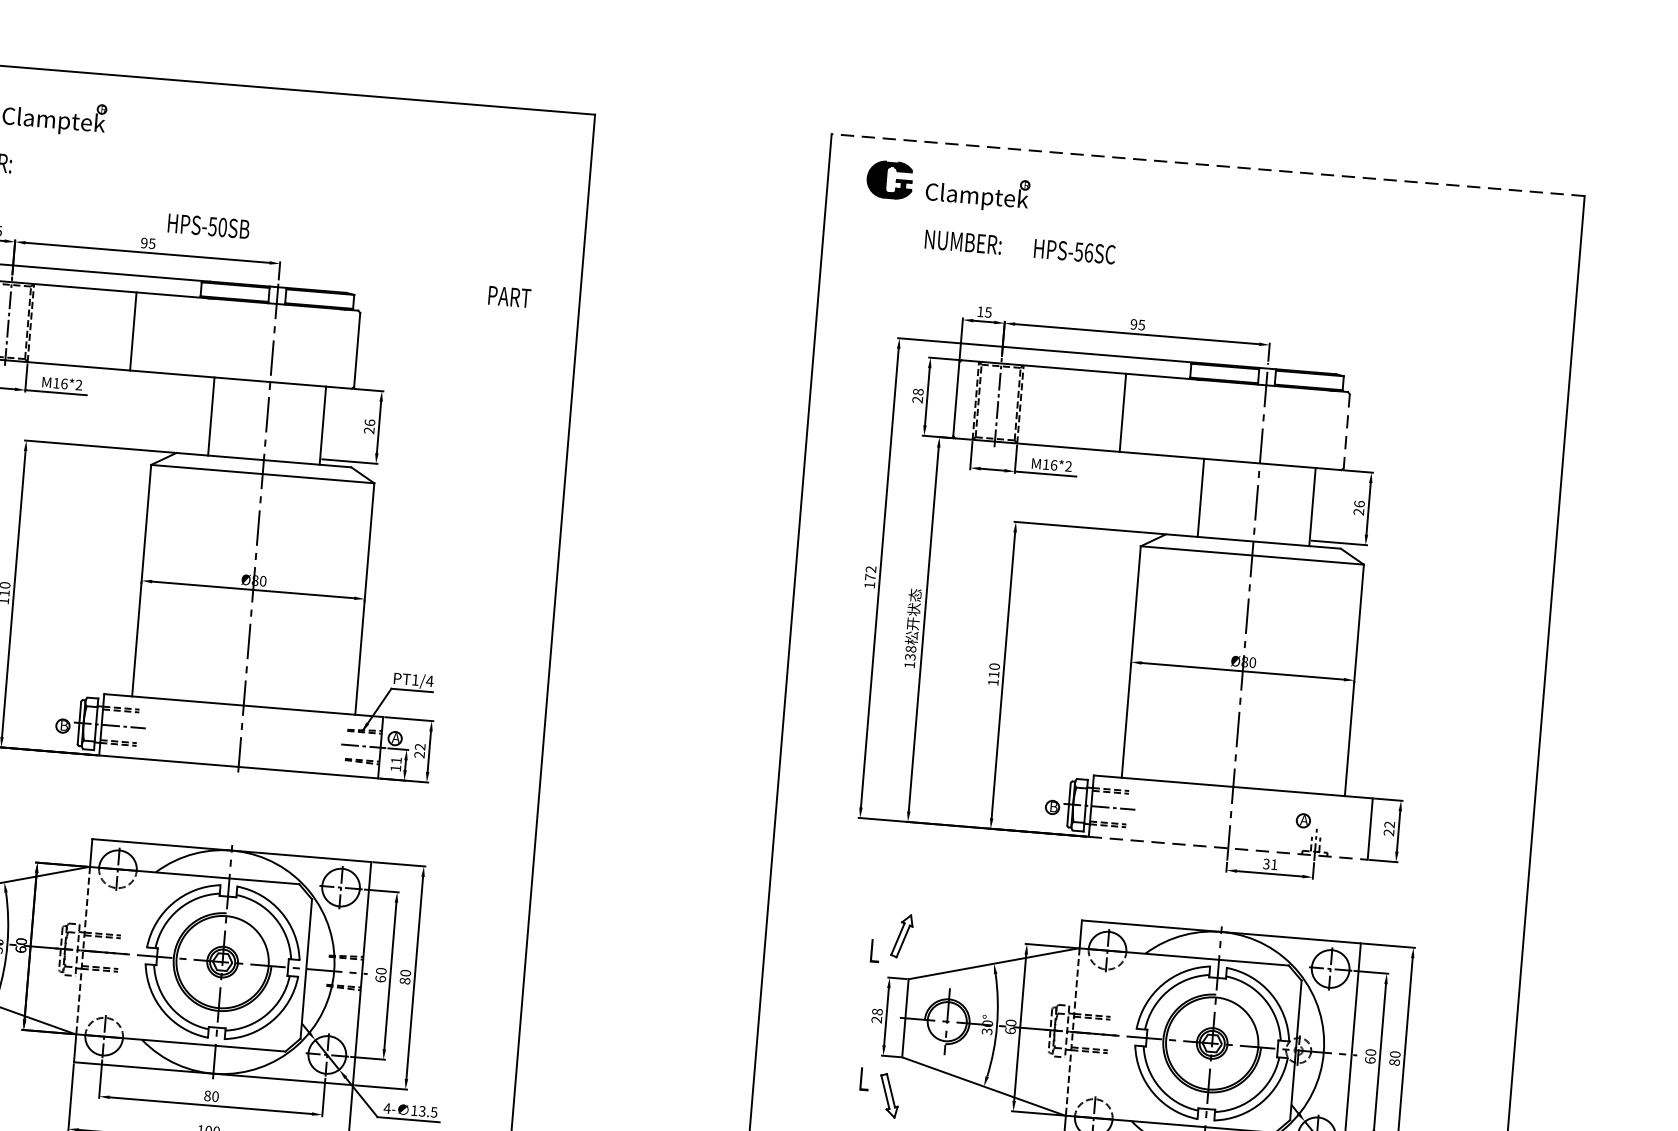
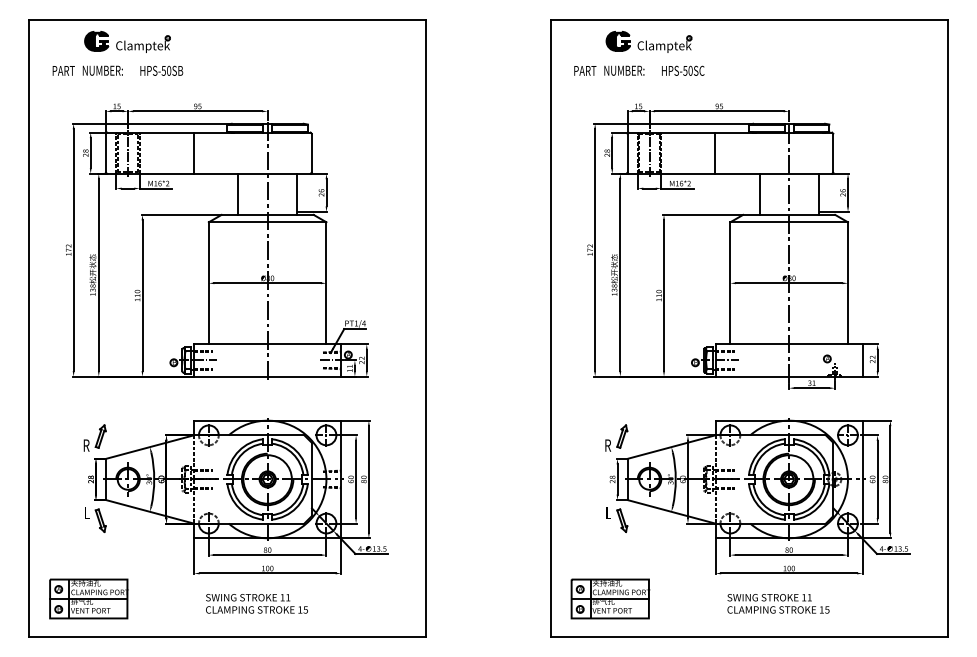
line: (1206, 164) -> (748, 19), dashed -> solid
part: (947, 185) -> (648, 41), moved
text: (208, 225) -> (161, 70), moved
text: (1088, 252) -> (690, 70), HPS-56SC -> HPS-50SC
text: (510, 296) -> (585, 70), moved
line: (1347, 431) -> (833, 153), dashed -> solid
line: (1228, 848) -> (789, 376), dashed -> solid
text: (874, 950) -> (608, 445), L -> R

